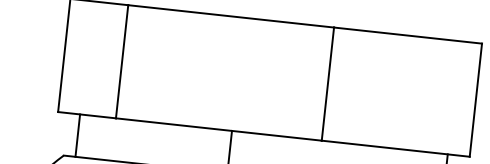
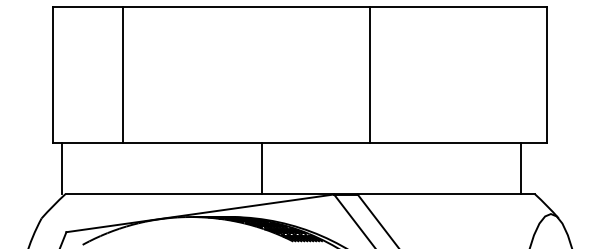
line: (77, 135) -> (61, 168), moved

